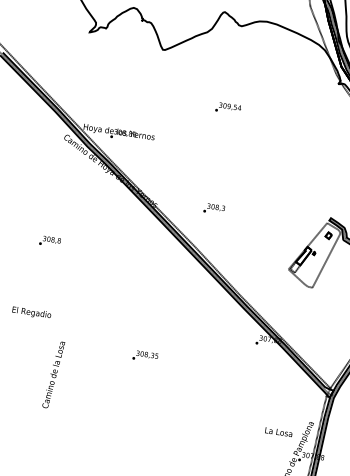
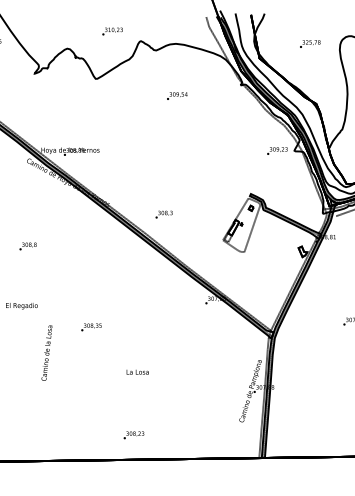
text: (228, 107) -> (177, 95), moved
text: (213, 208) -> (163, 214), moved
text: (145, 356) -> (91, 327), moved
text: (278, 431) -> (137, 371), moved

